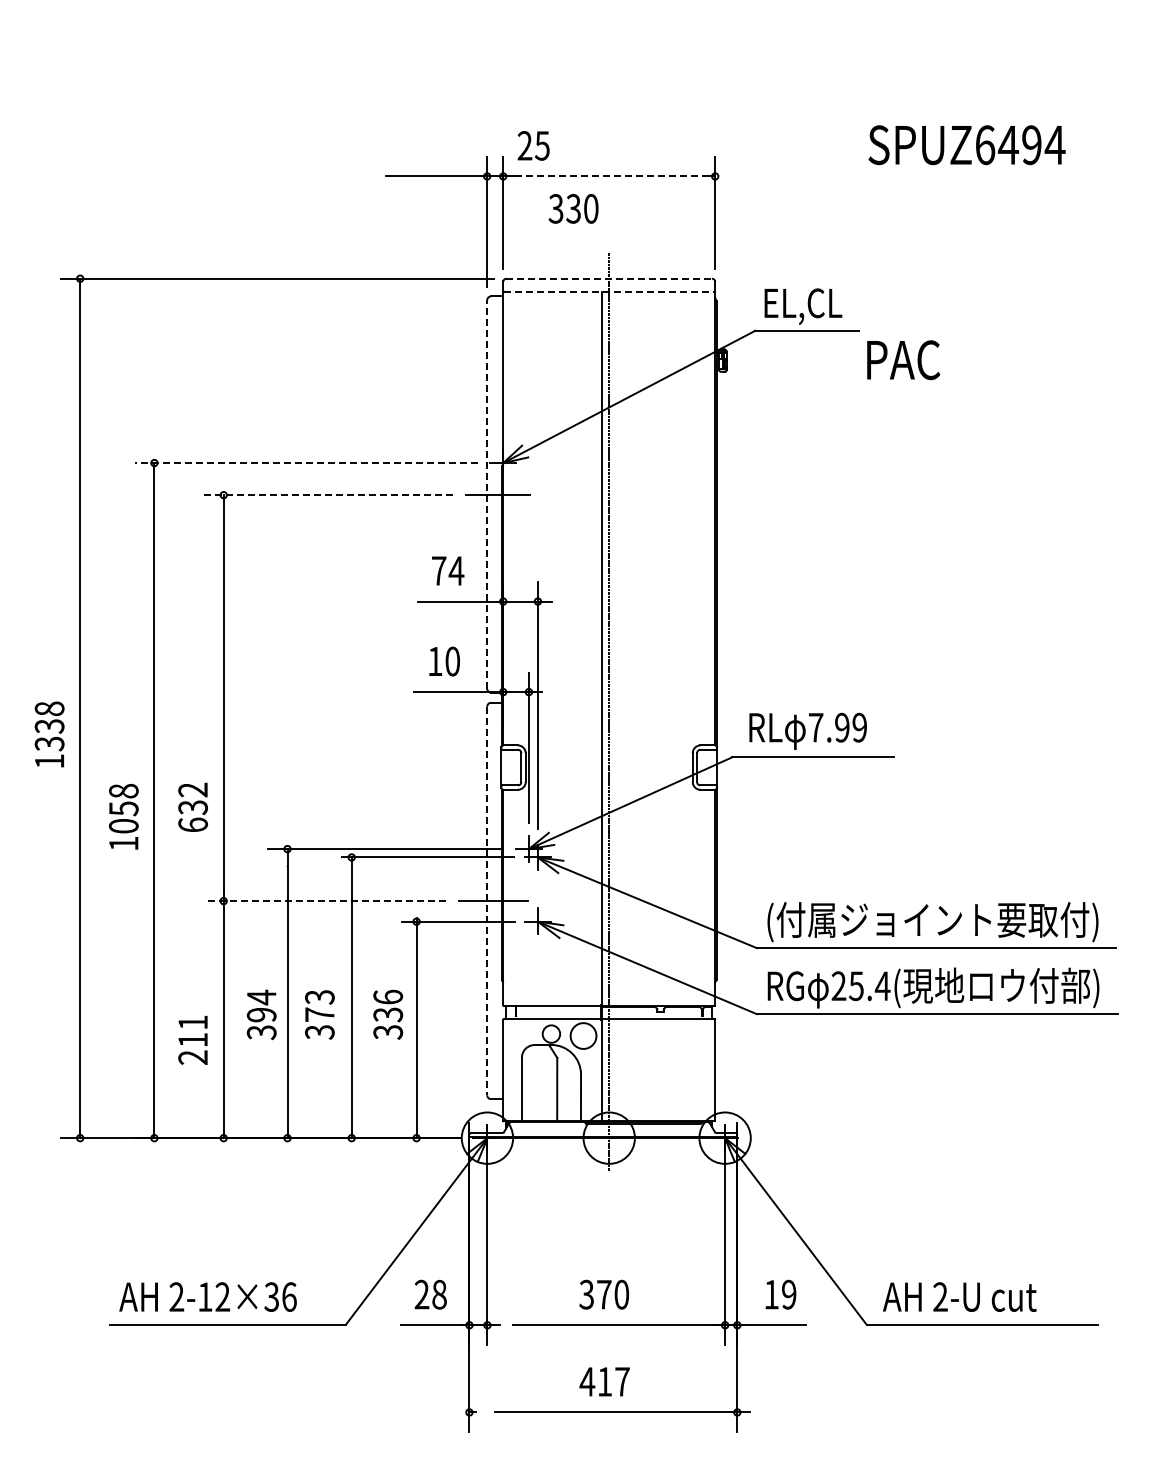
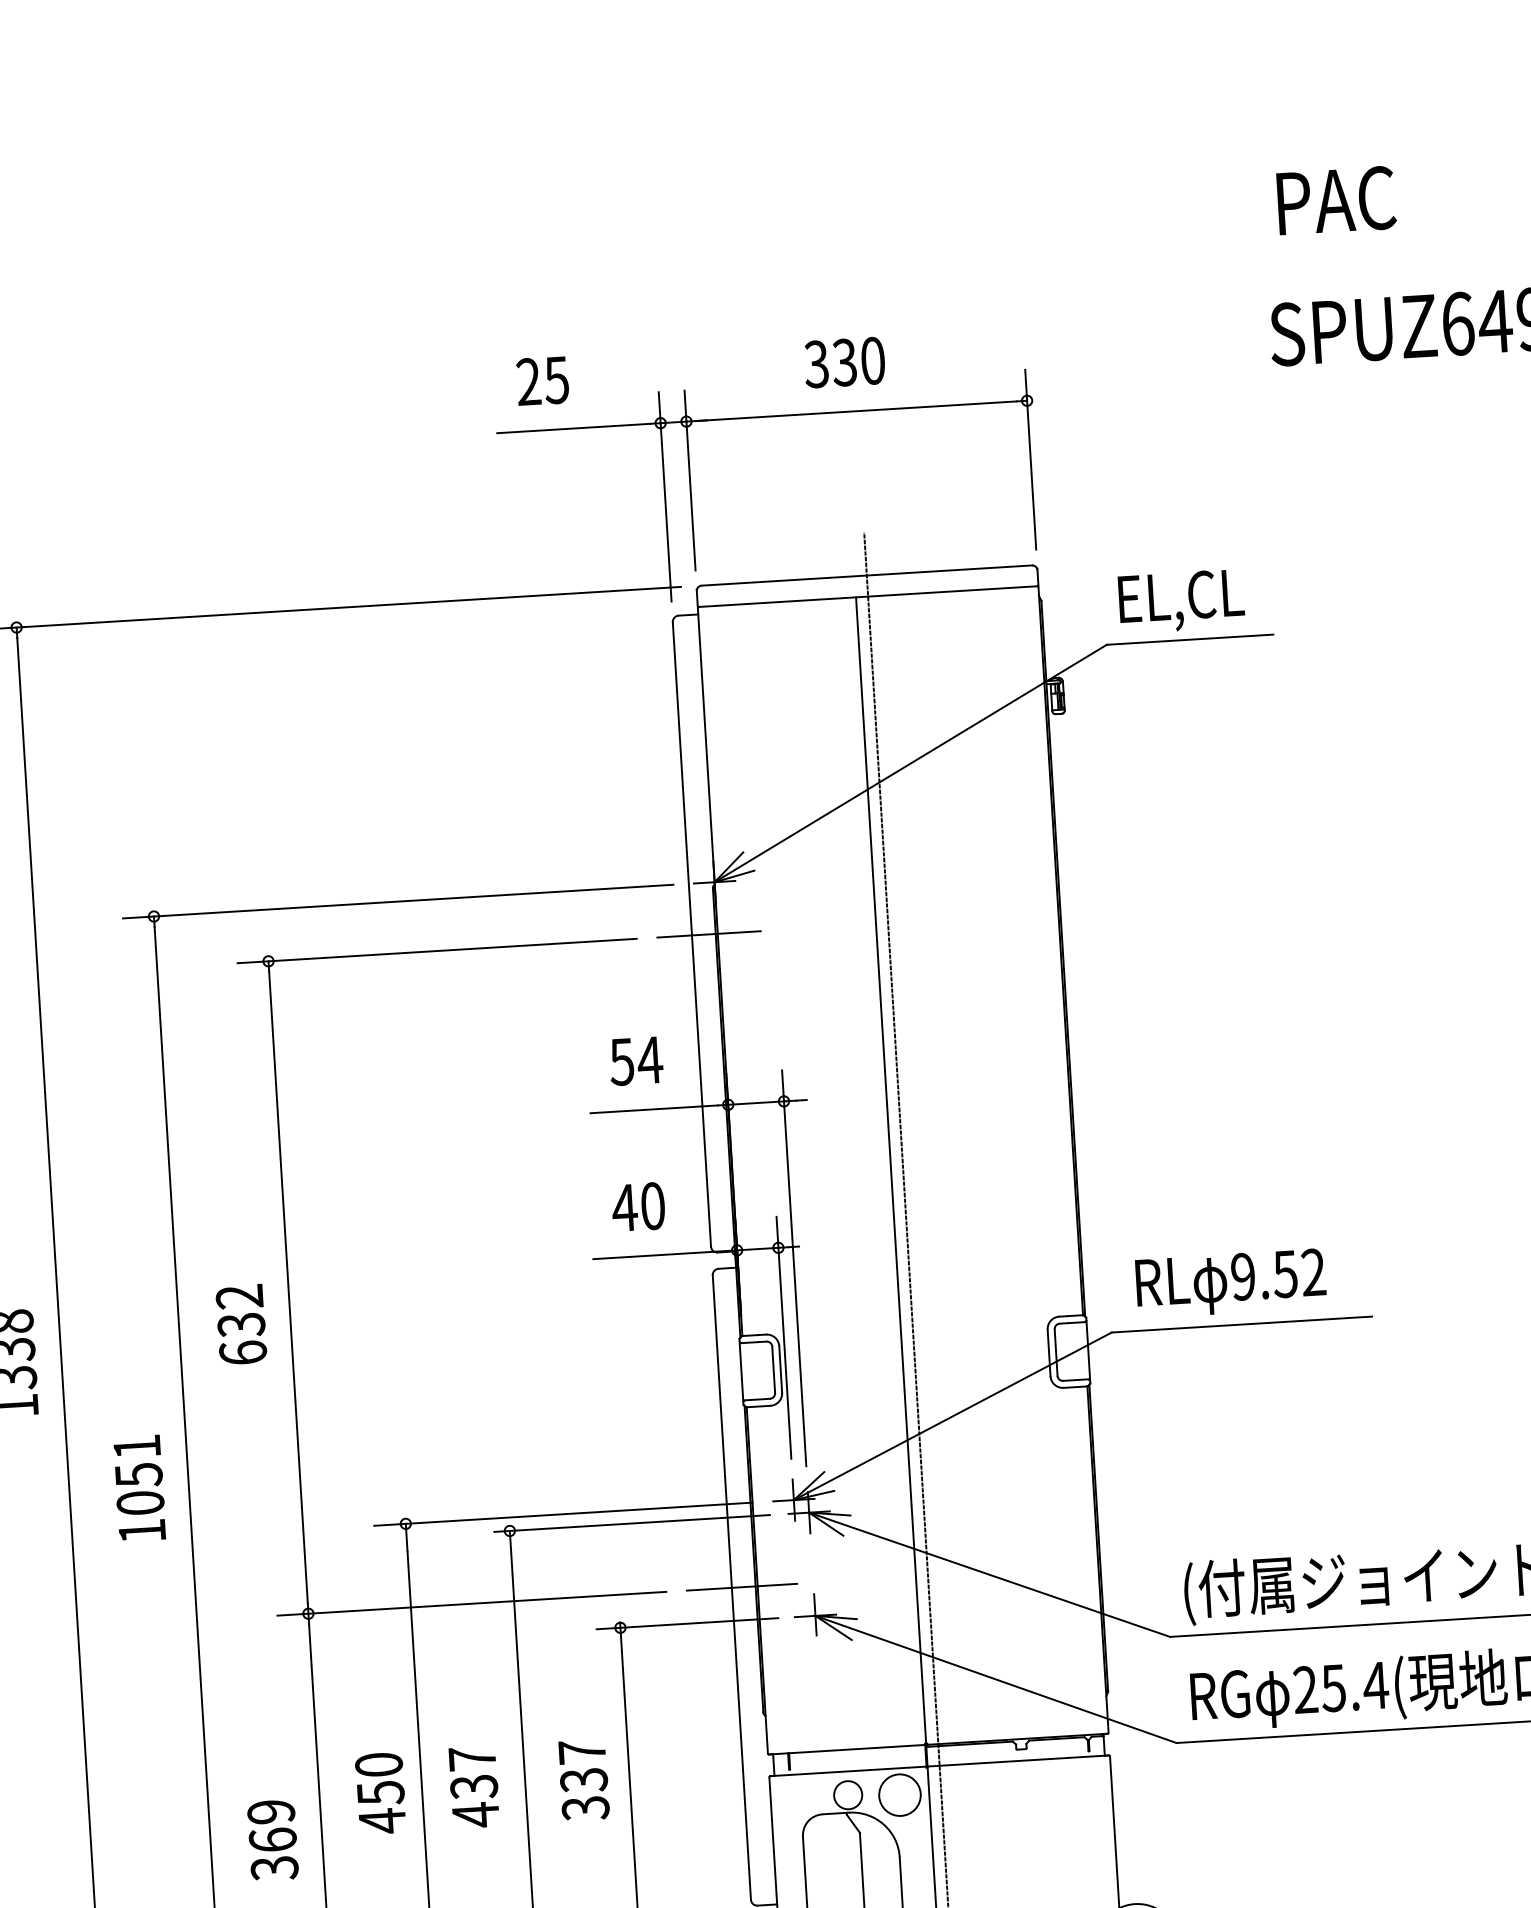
text: (533, 145) -> (542, 380), moved
line: (609, 176) -> (857, 411), dashed -> solid
text: (573, 208) -> (844, 362), moved
line: (609, 278) -> (867, 575), dashed -> solid
line: (609, 291) -> (868, 596), dashed -> solid
text: (903, 360) -> (1336, 201), moved
line: (305, 463) -> (396, 902), dashed -> solid
line: (487, 494) -> (692, 934), dashed -> solid
line: (328, 495) -> (436, 951), dashed -> solid
text: (438, 570) -> (621, 1061), 74 -> 54
text: (435, 661) -> (625, 1207), 10 -> 40
text: (837, 727) -> (1277, 1274), 7.99 -> 9.52
text: (123, 790) -> (136, 1445), 1058 -> 1051
text: (192, 806) -> (240, 1323), moved
line: (325, 901) -> (472, 1604), dashed -> solid
line: (487, 901) -> (732, 1588), dashed -> solid
text: (388, 996) -> (582, 1750), 336 -> 337
text: (261, 1014) -> (380, 1792), 394 -> 450
text: (319, 1015) -> (473, 1788), 373 -> 437
text: (193, 1040) -> (273, 1840), 211 -> 369

